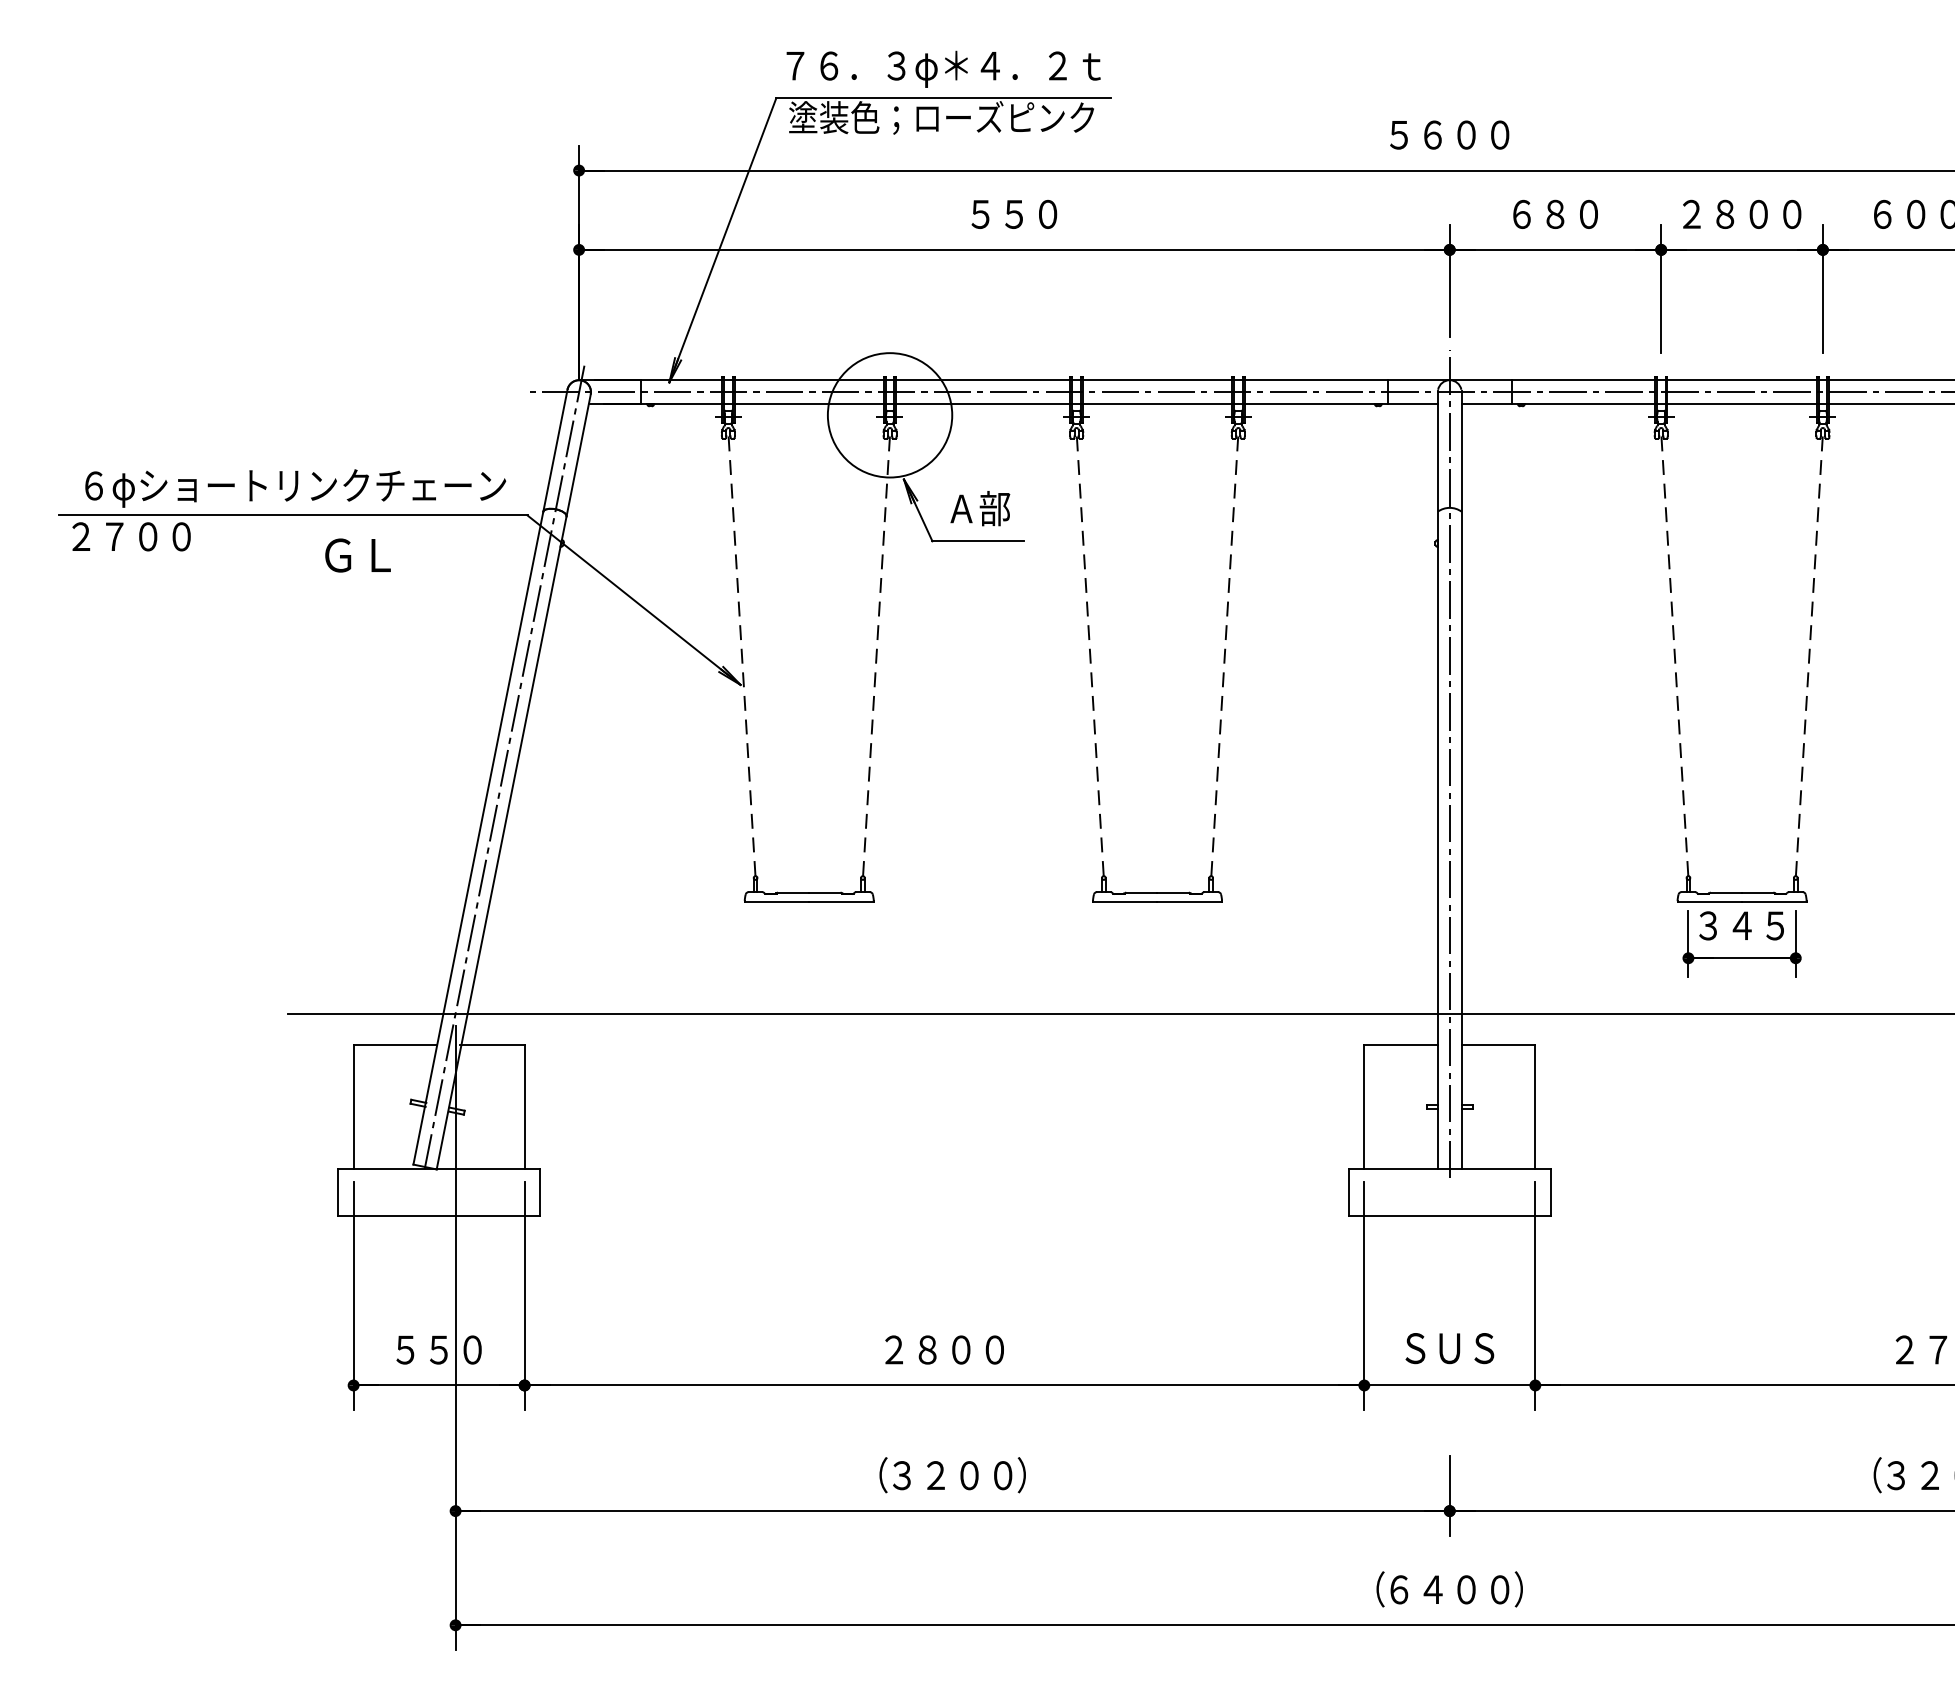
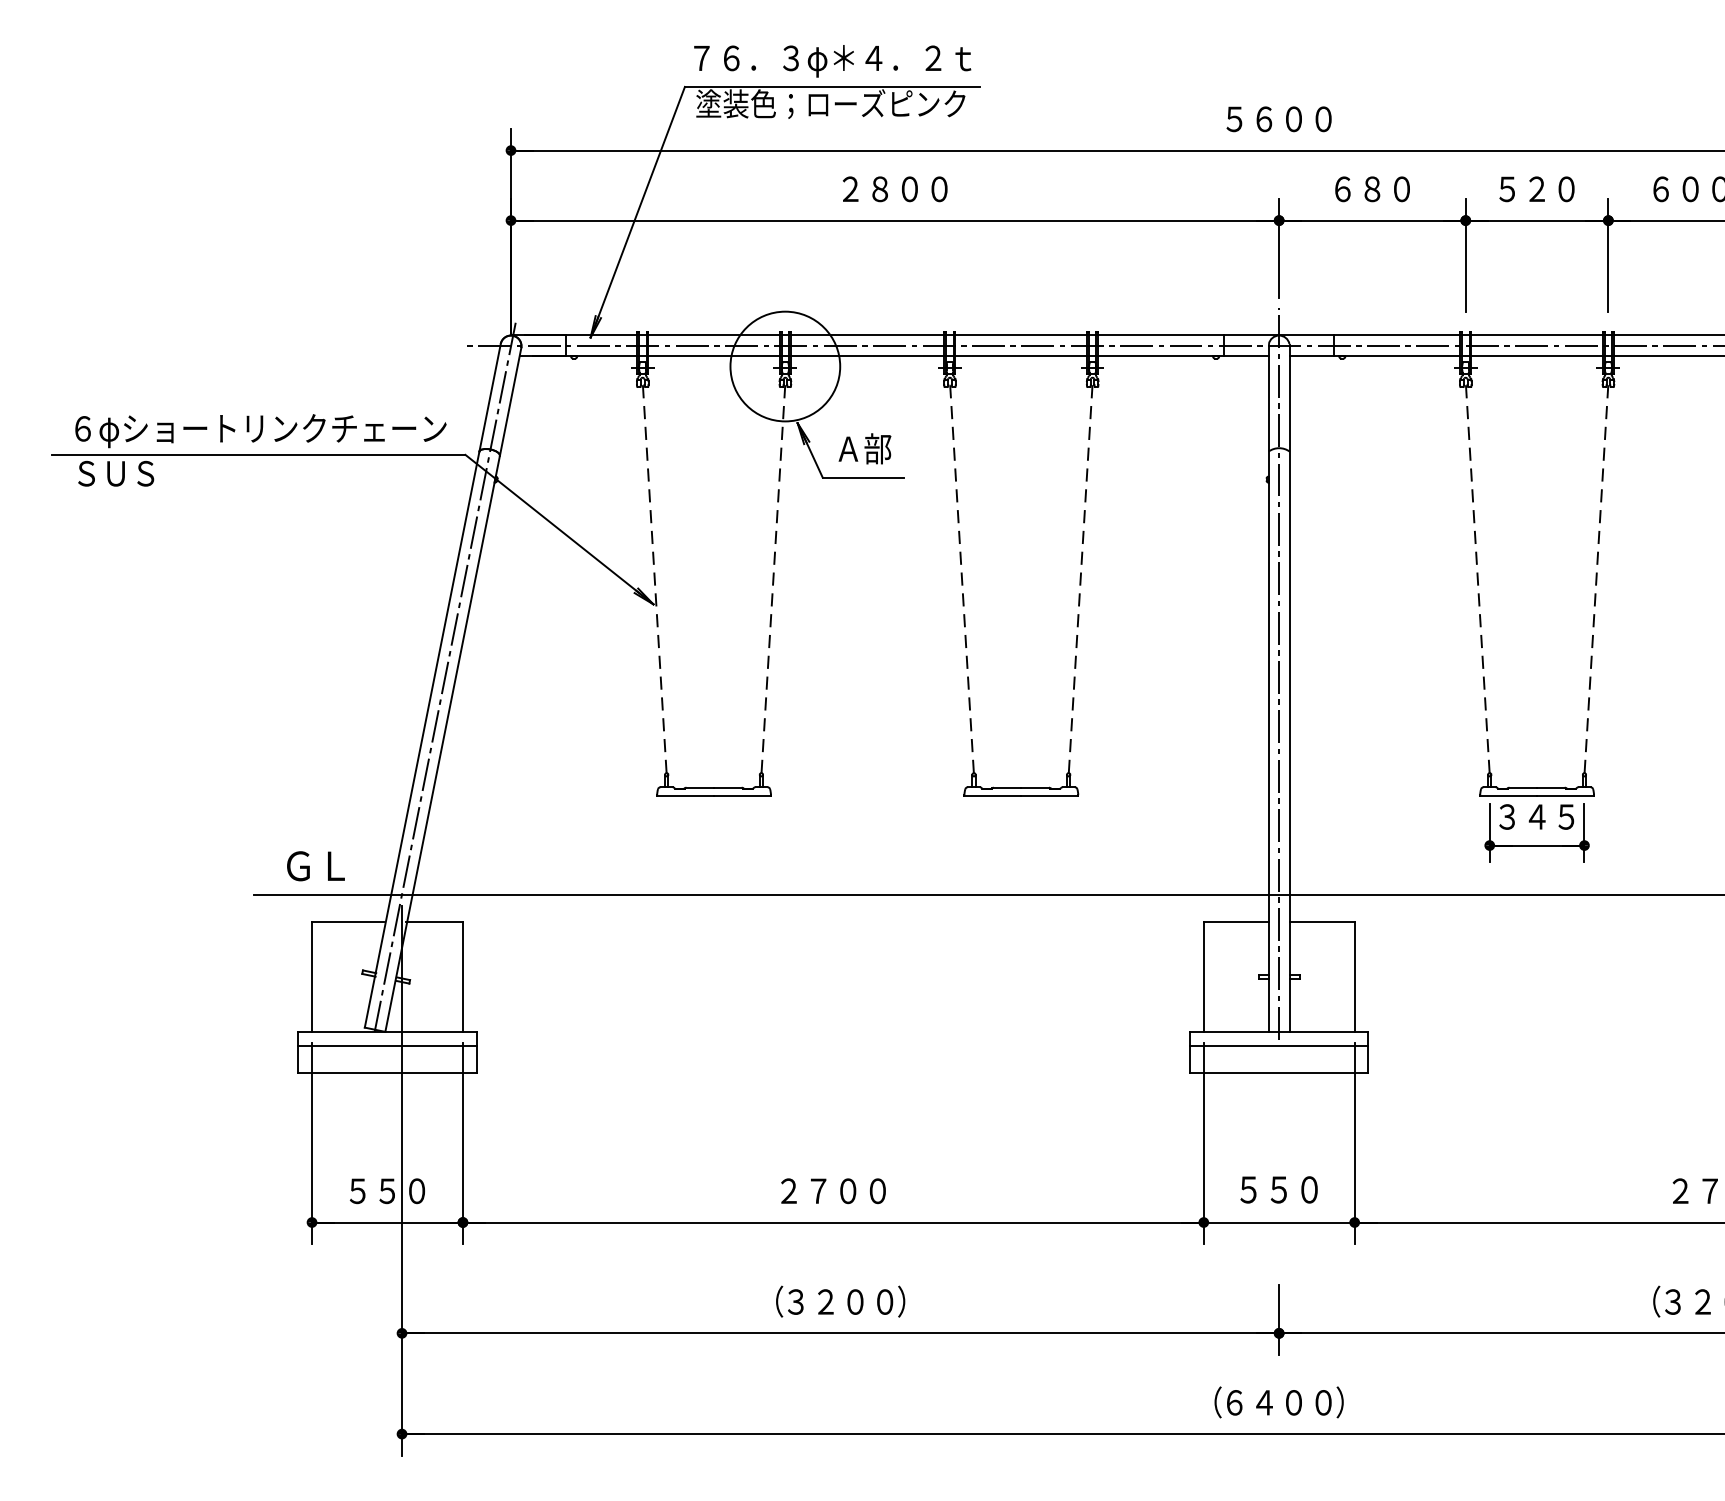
text: (1013, 214) -> (894, 189), ５５０ -> ２８００
text: (1742, 214) -> (1537, 189), ２８００ -> ５２０
text: (131, 536) -> (116, 473), ２７００ -> ＳＵＳ
text: (357, 555) -> (315, 866), moved
line: (439, 1184) -> (387, 1045), added
line: (1450, 1184) -> (1279, 1045), added
text: (1450, 1348) -> (1279, 1189), ＳＵＳ -> ５５０
text: (927, 1350) -> (818, 1191), ２８００ -> ２７００

